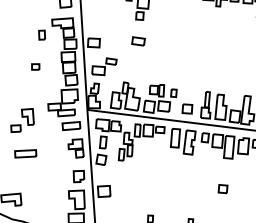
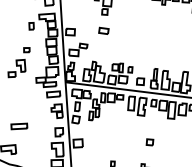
part: (22, 120) -> (16, 68), moved
part: (25, 153) -> (19, 126), moved
part: (222, 189) -> (149, 142), moved

